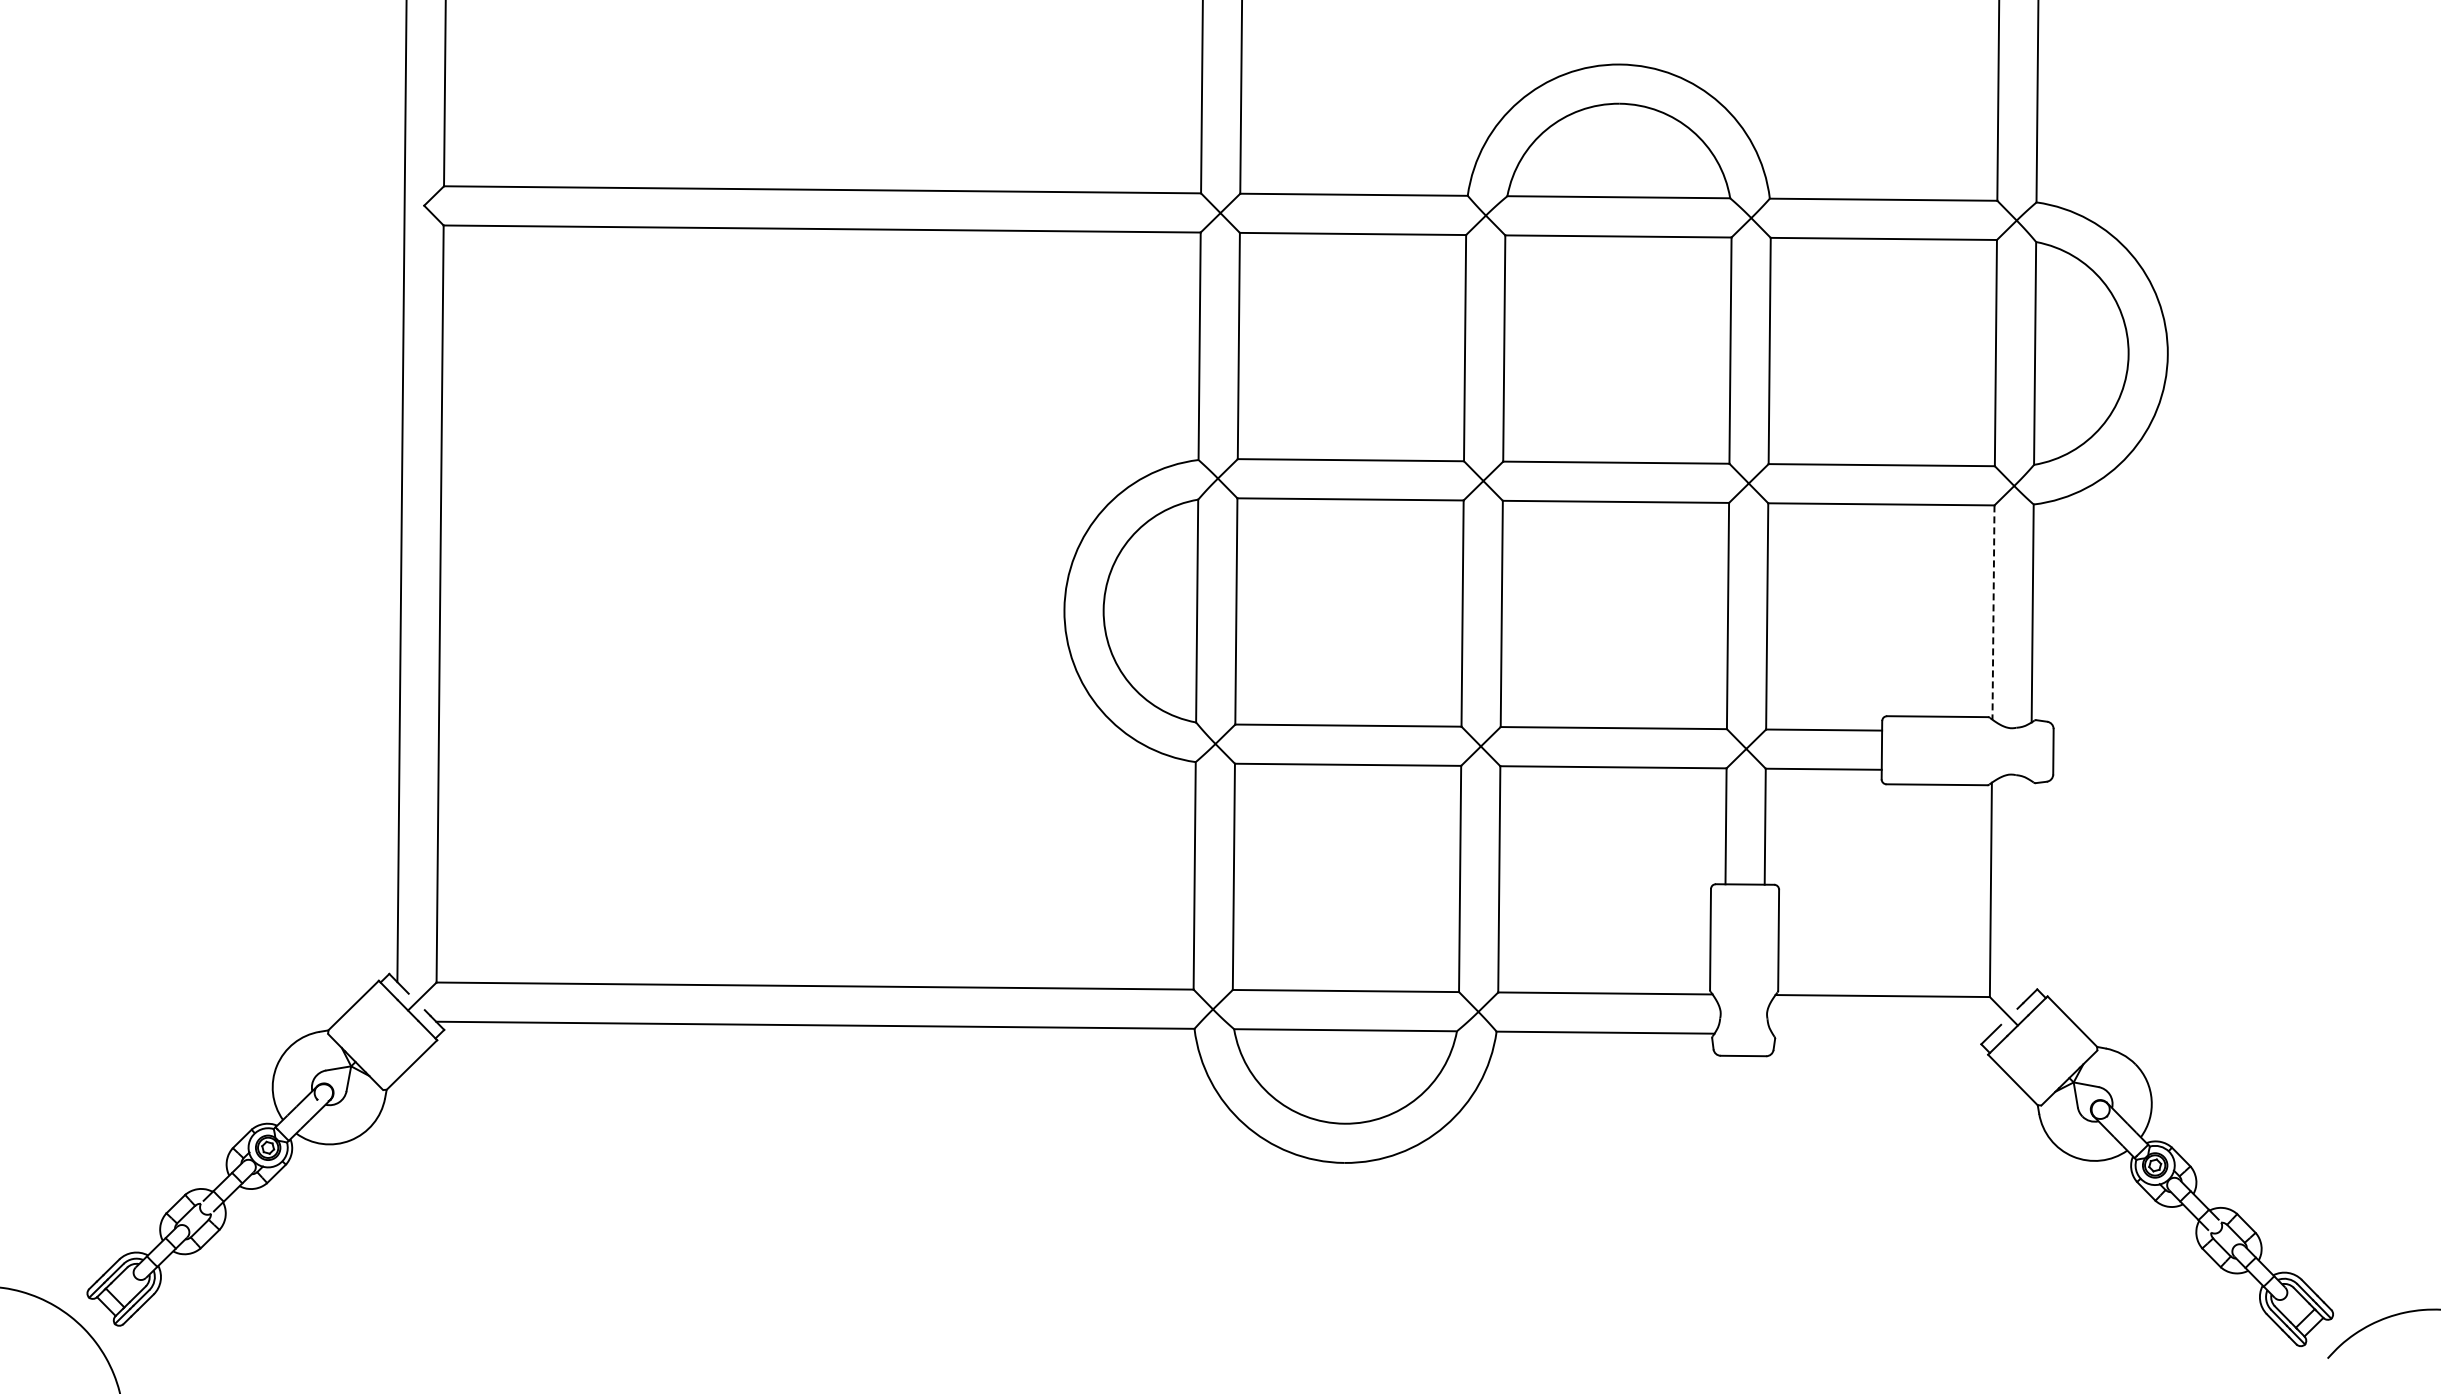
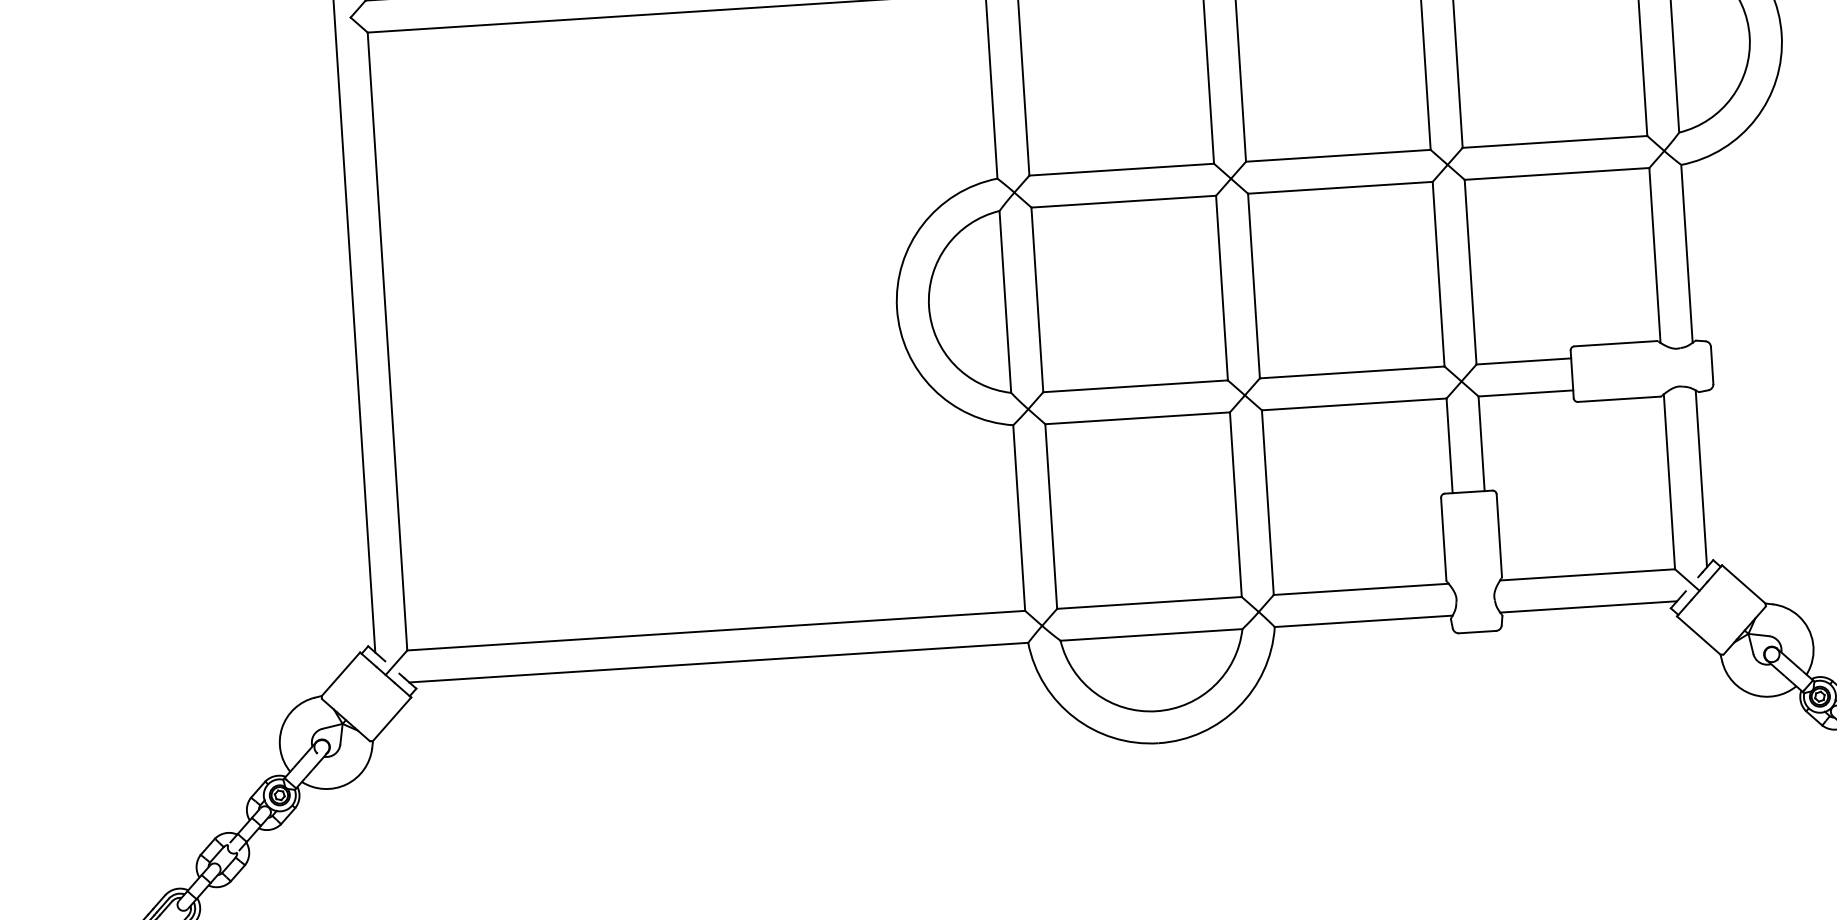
line: (1993, 613) -> (1655, 256), dashed -> solid
line: (2030, 888) -> (1701, 478), added
line: (1880, 1035) -> (1588, 607), added

